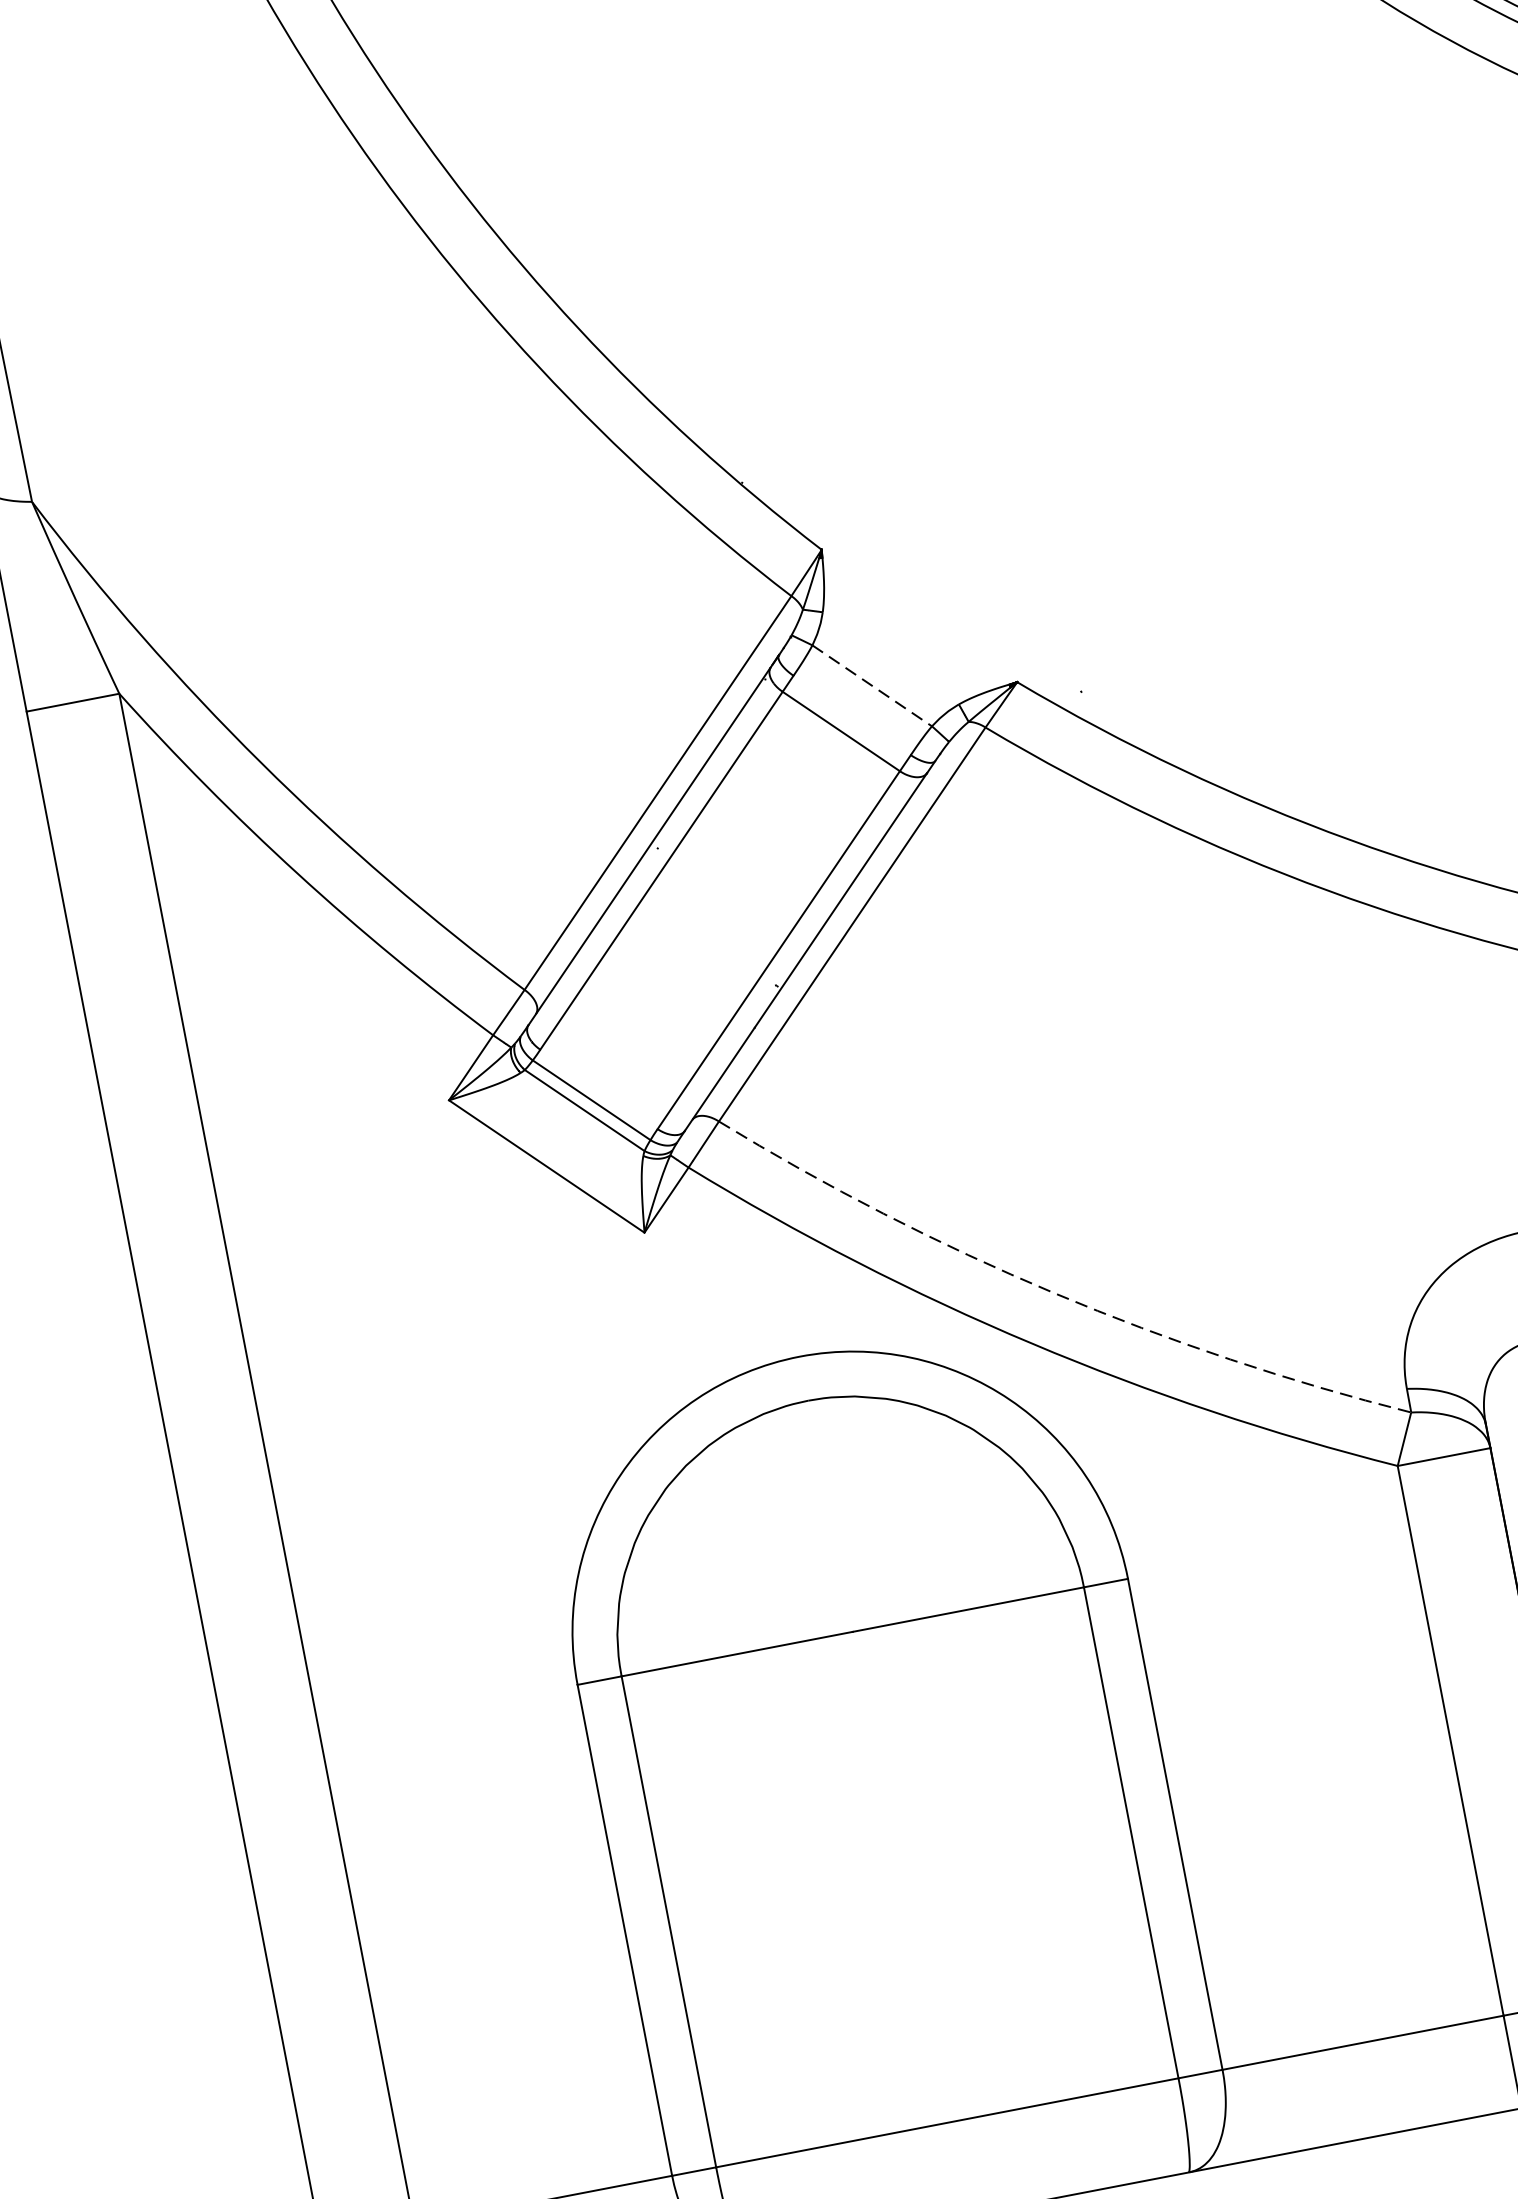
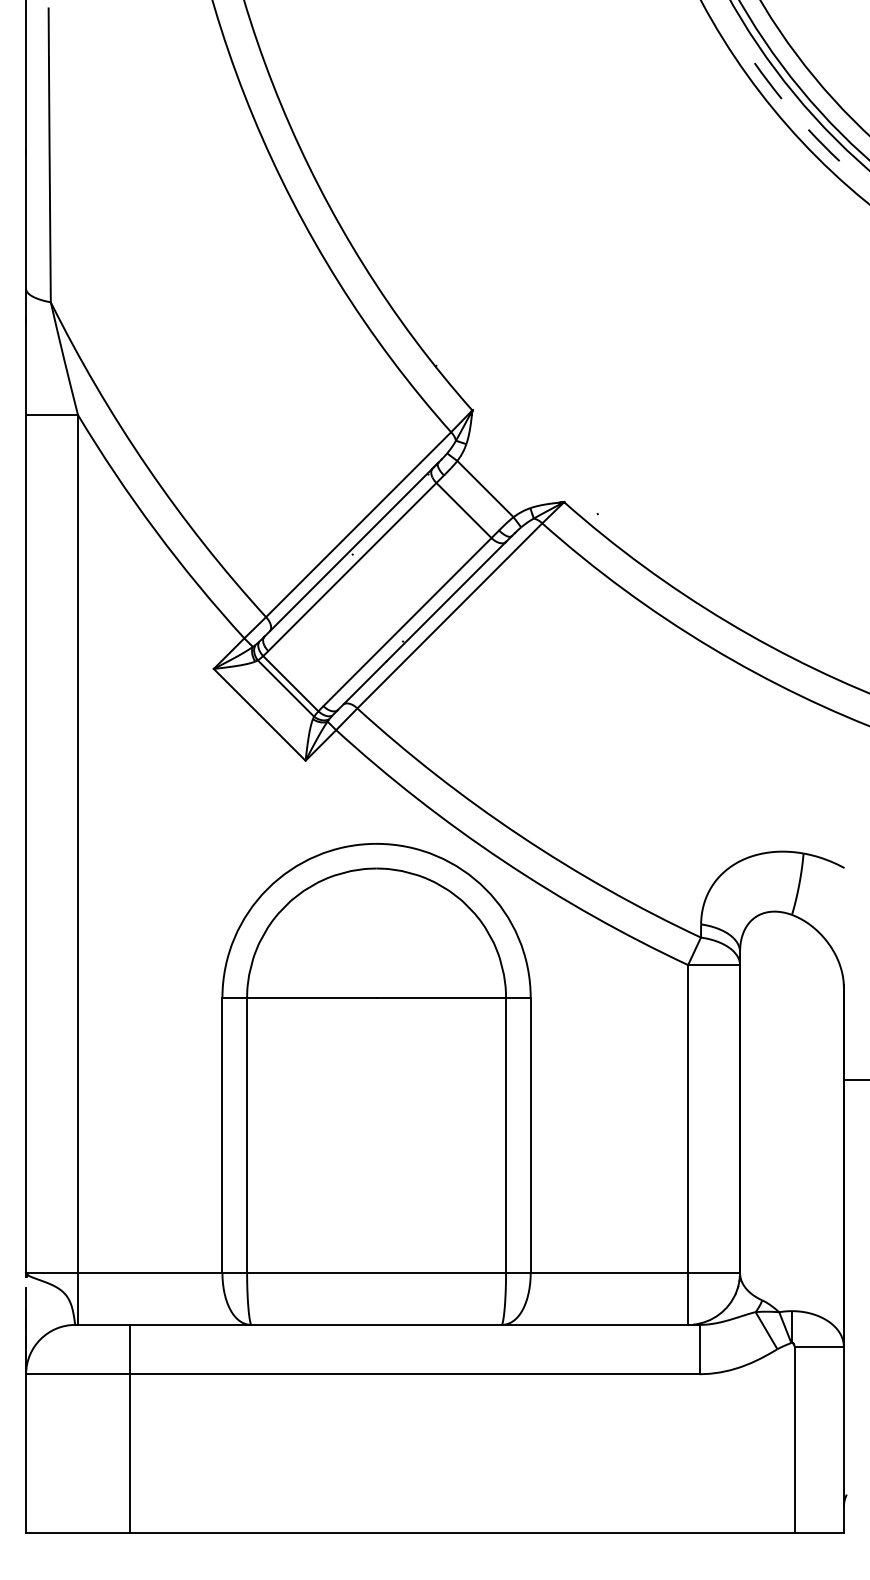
line: (872, 686) -> (485, 489), dashed -> solid
arc: (1053, 1292) -> (520, 835), dashed -> solid

